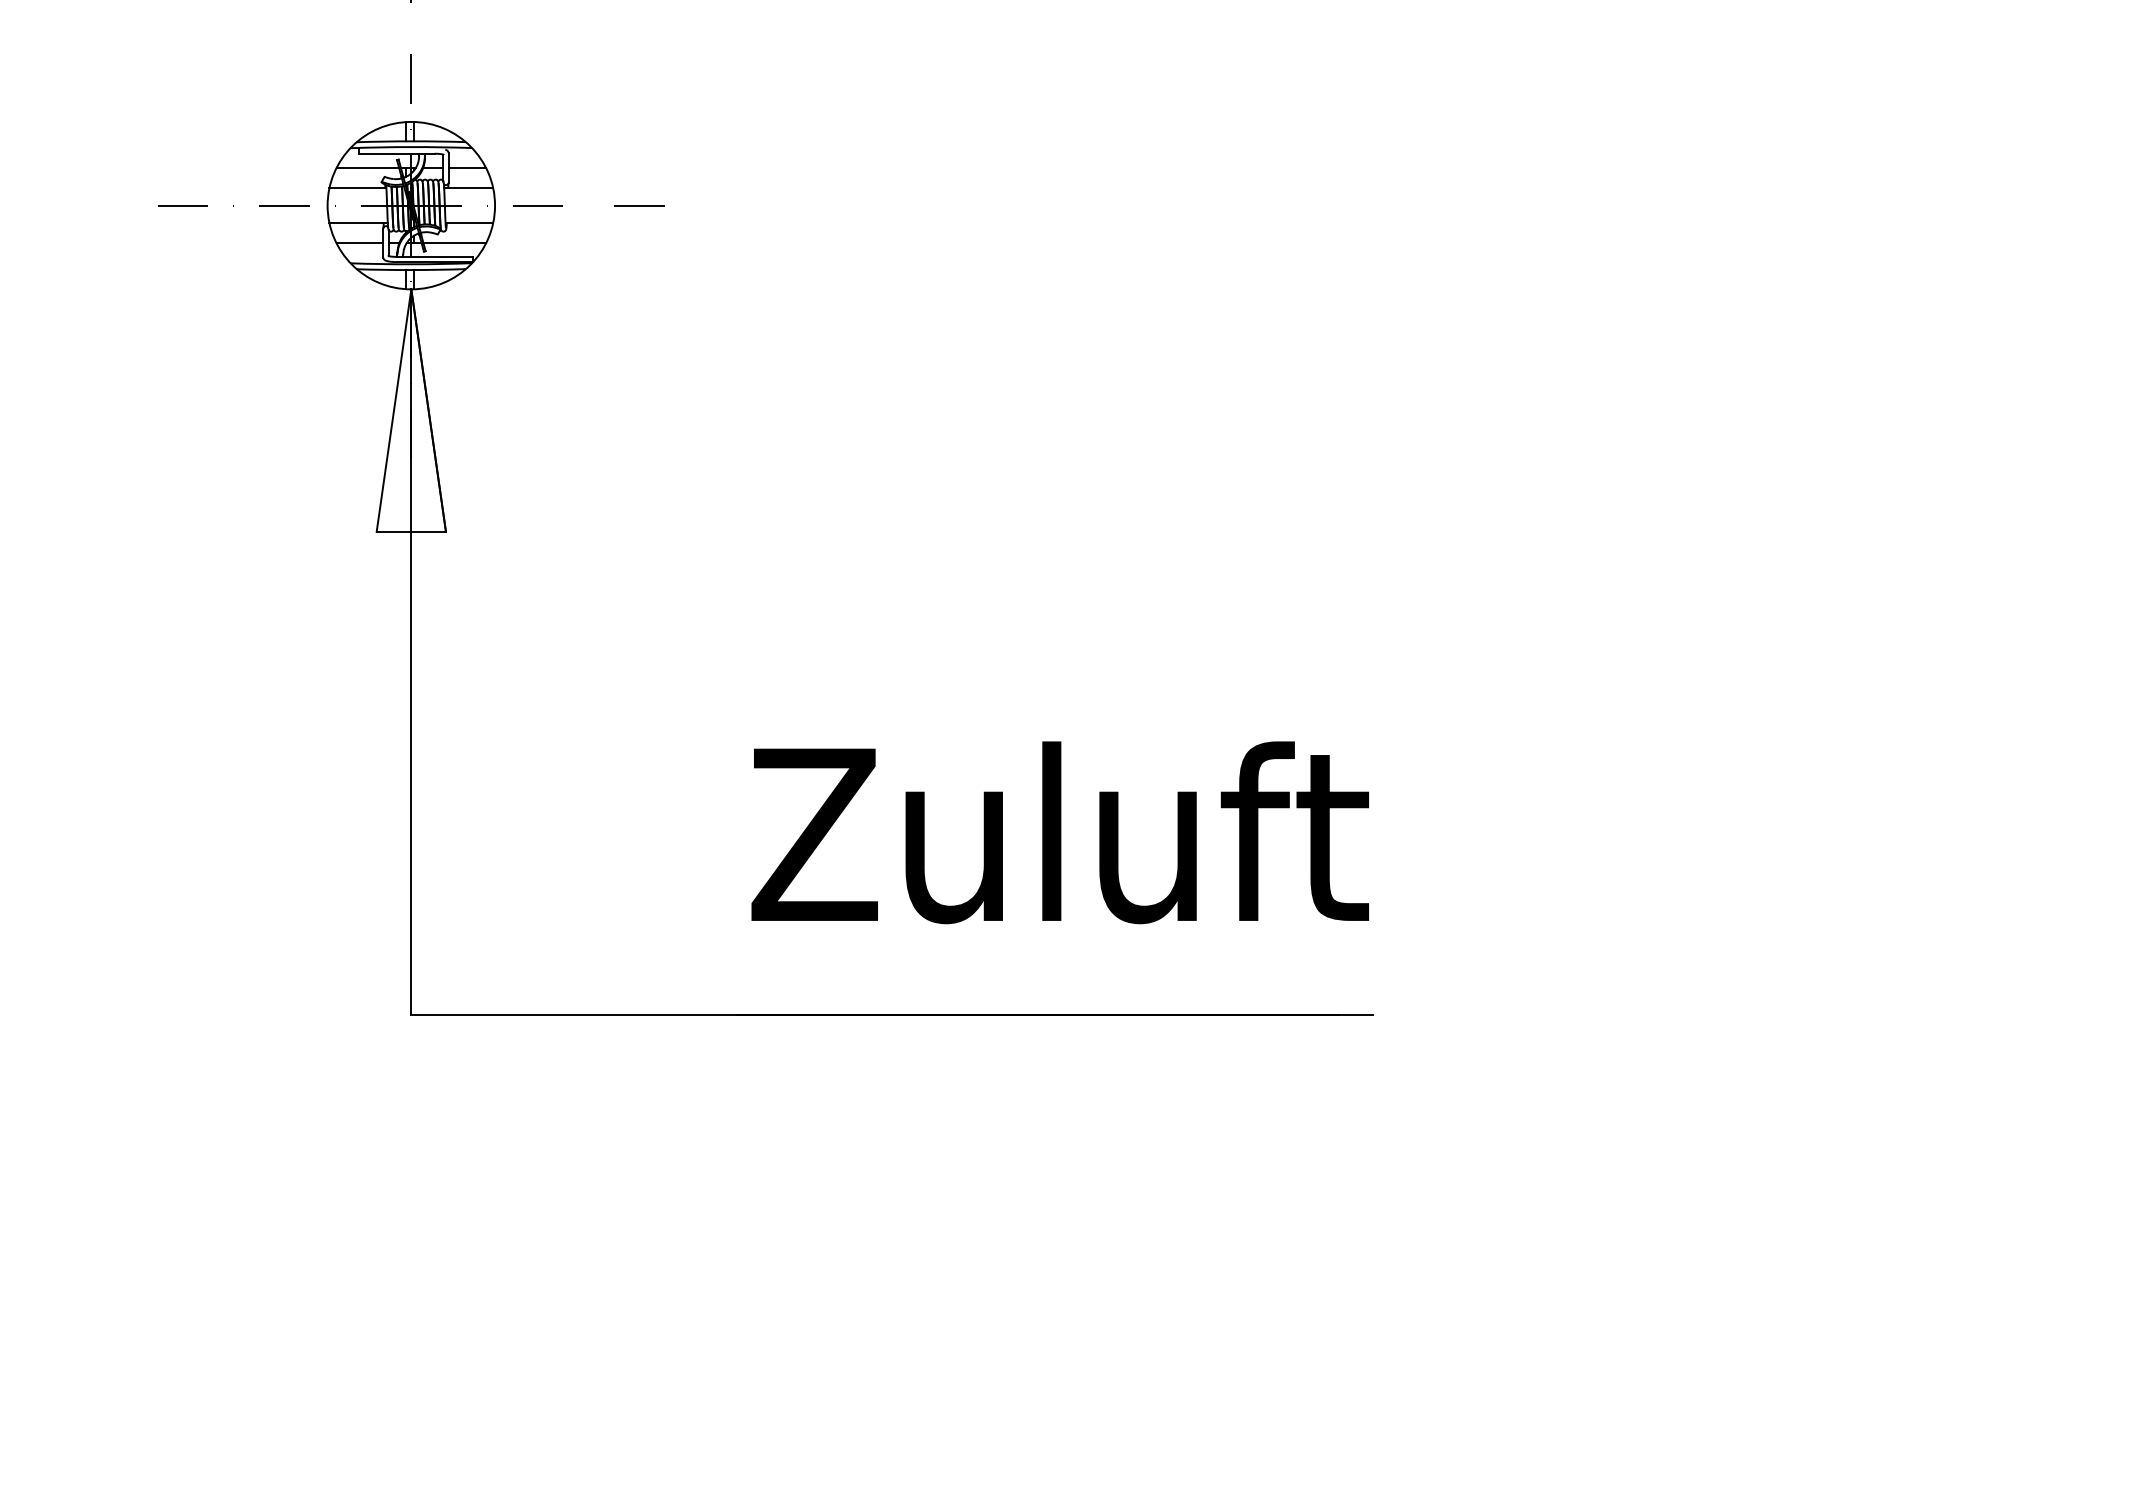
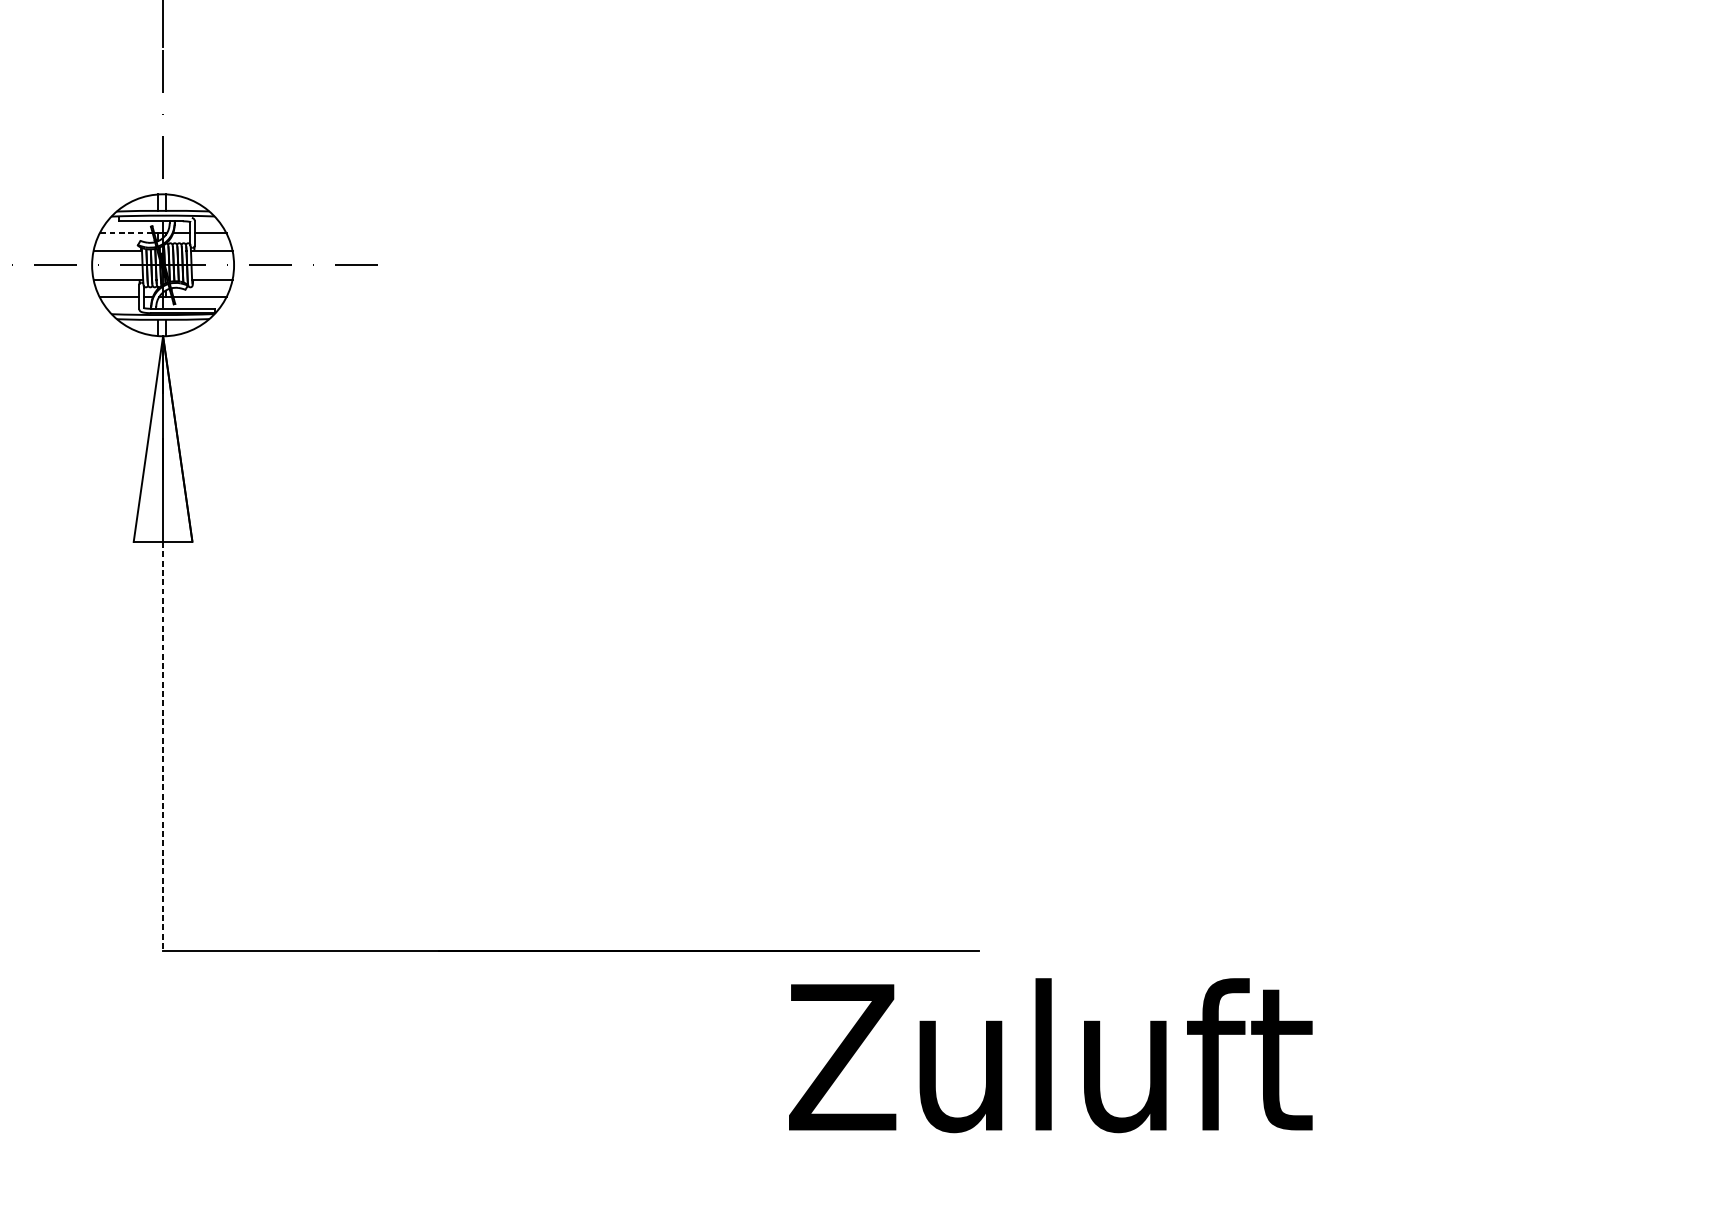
line: (367, 168) -> (125, 233), solid -> dashed
line: (411, 773) -> (163, 746), solid -> dashed
text: (1059, 832) -> (1050, 1055), moved

